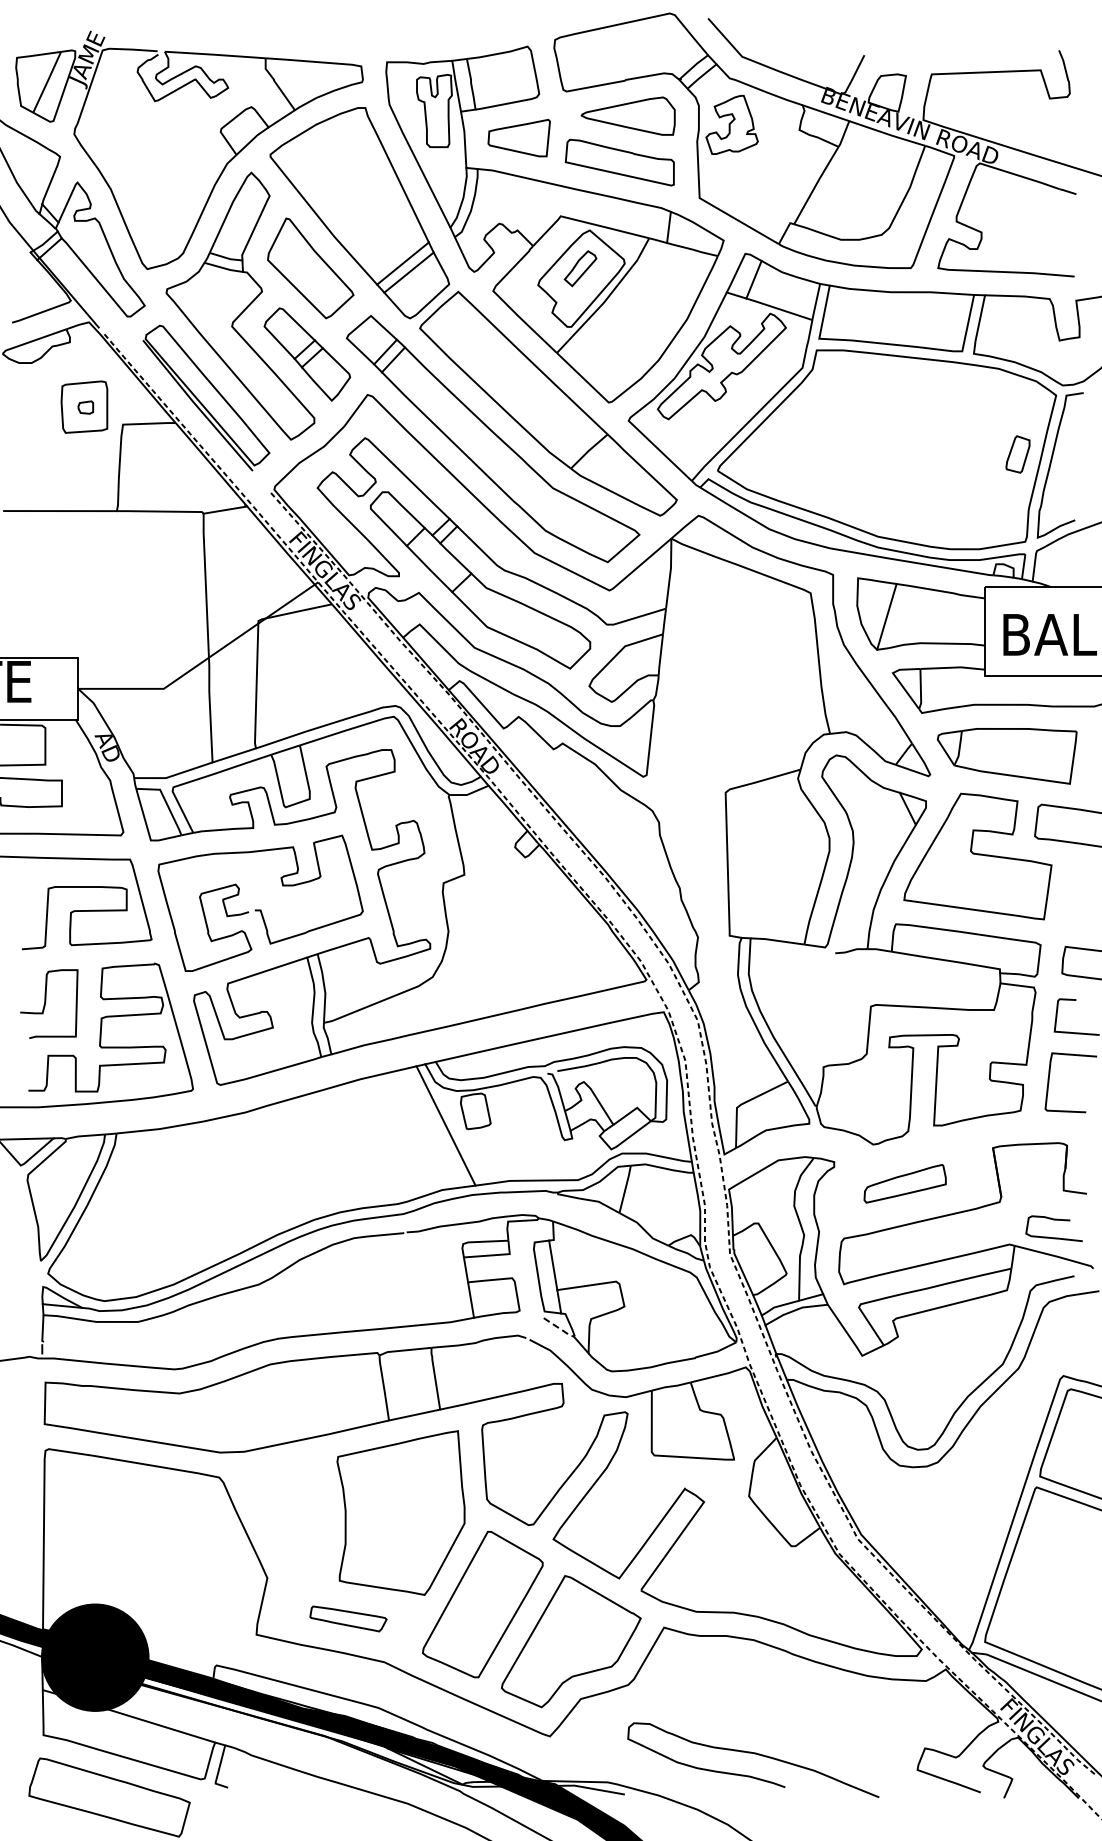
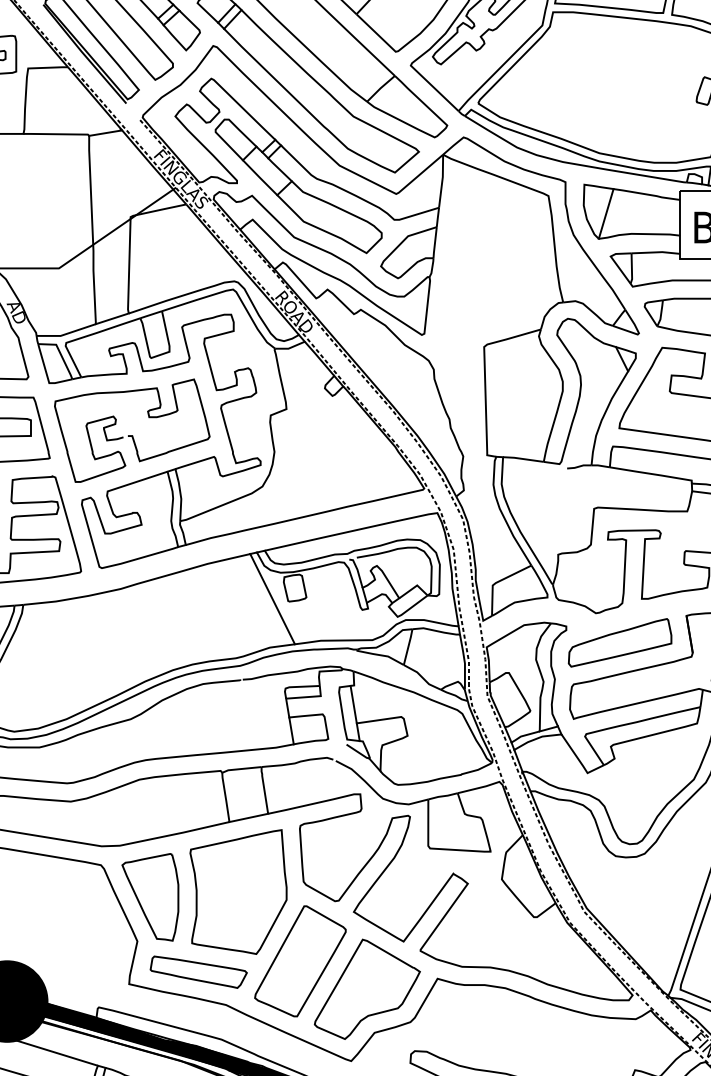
part: (904, 1183) -> (619, 642), size x1.67
line: (559, 1328) -> (358, 752), dashed -> solid
part: (284, 1519) -> (150, 896), added
part: (348, 1618) -> (198, 971), size x1.67

